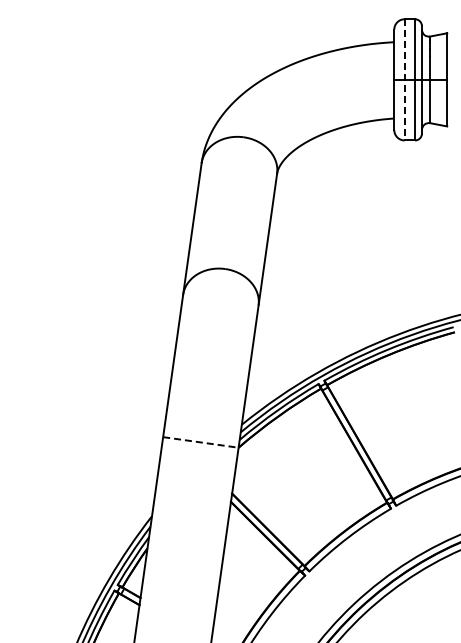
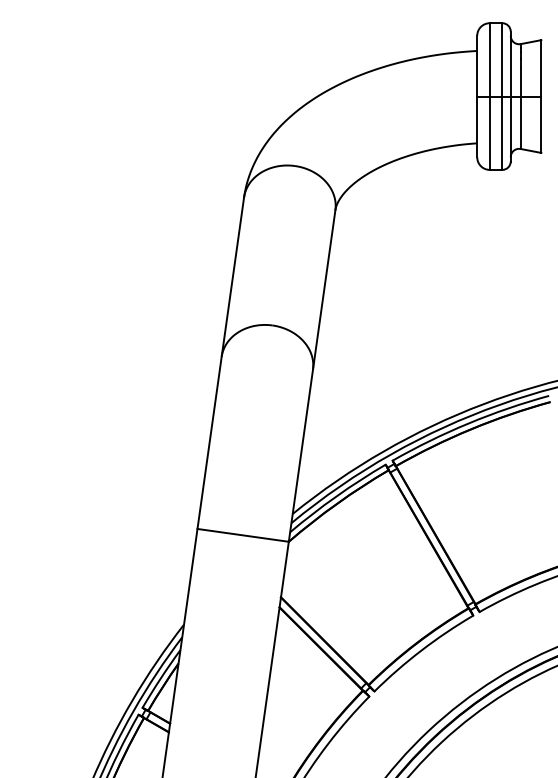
line: (404, 79) -> (489, 96), dashed -> solid
line: (201, 442) -> (243, 535), dashed -> solid

